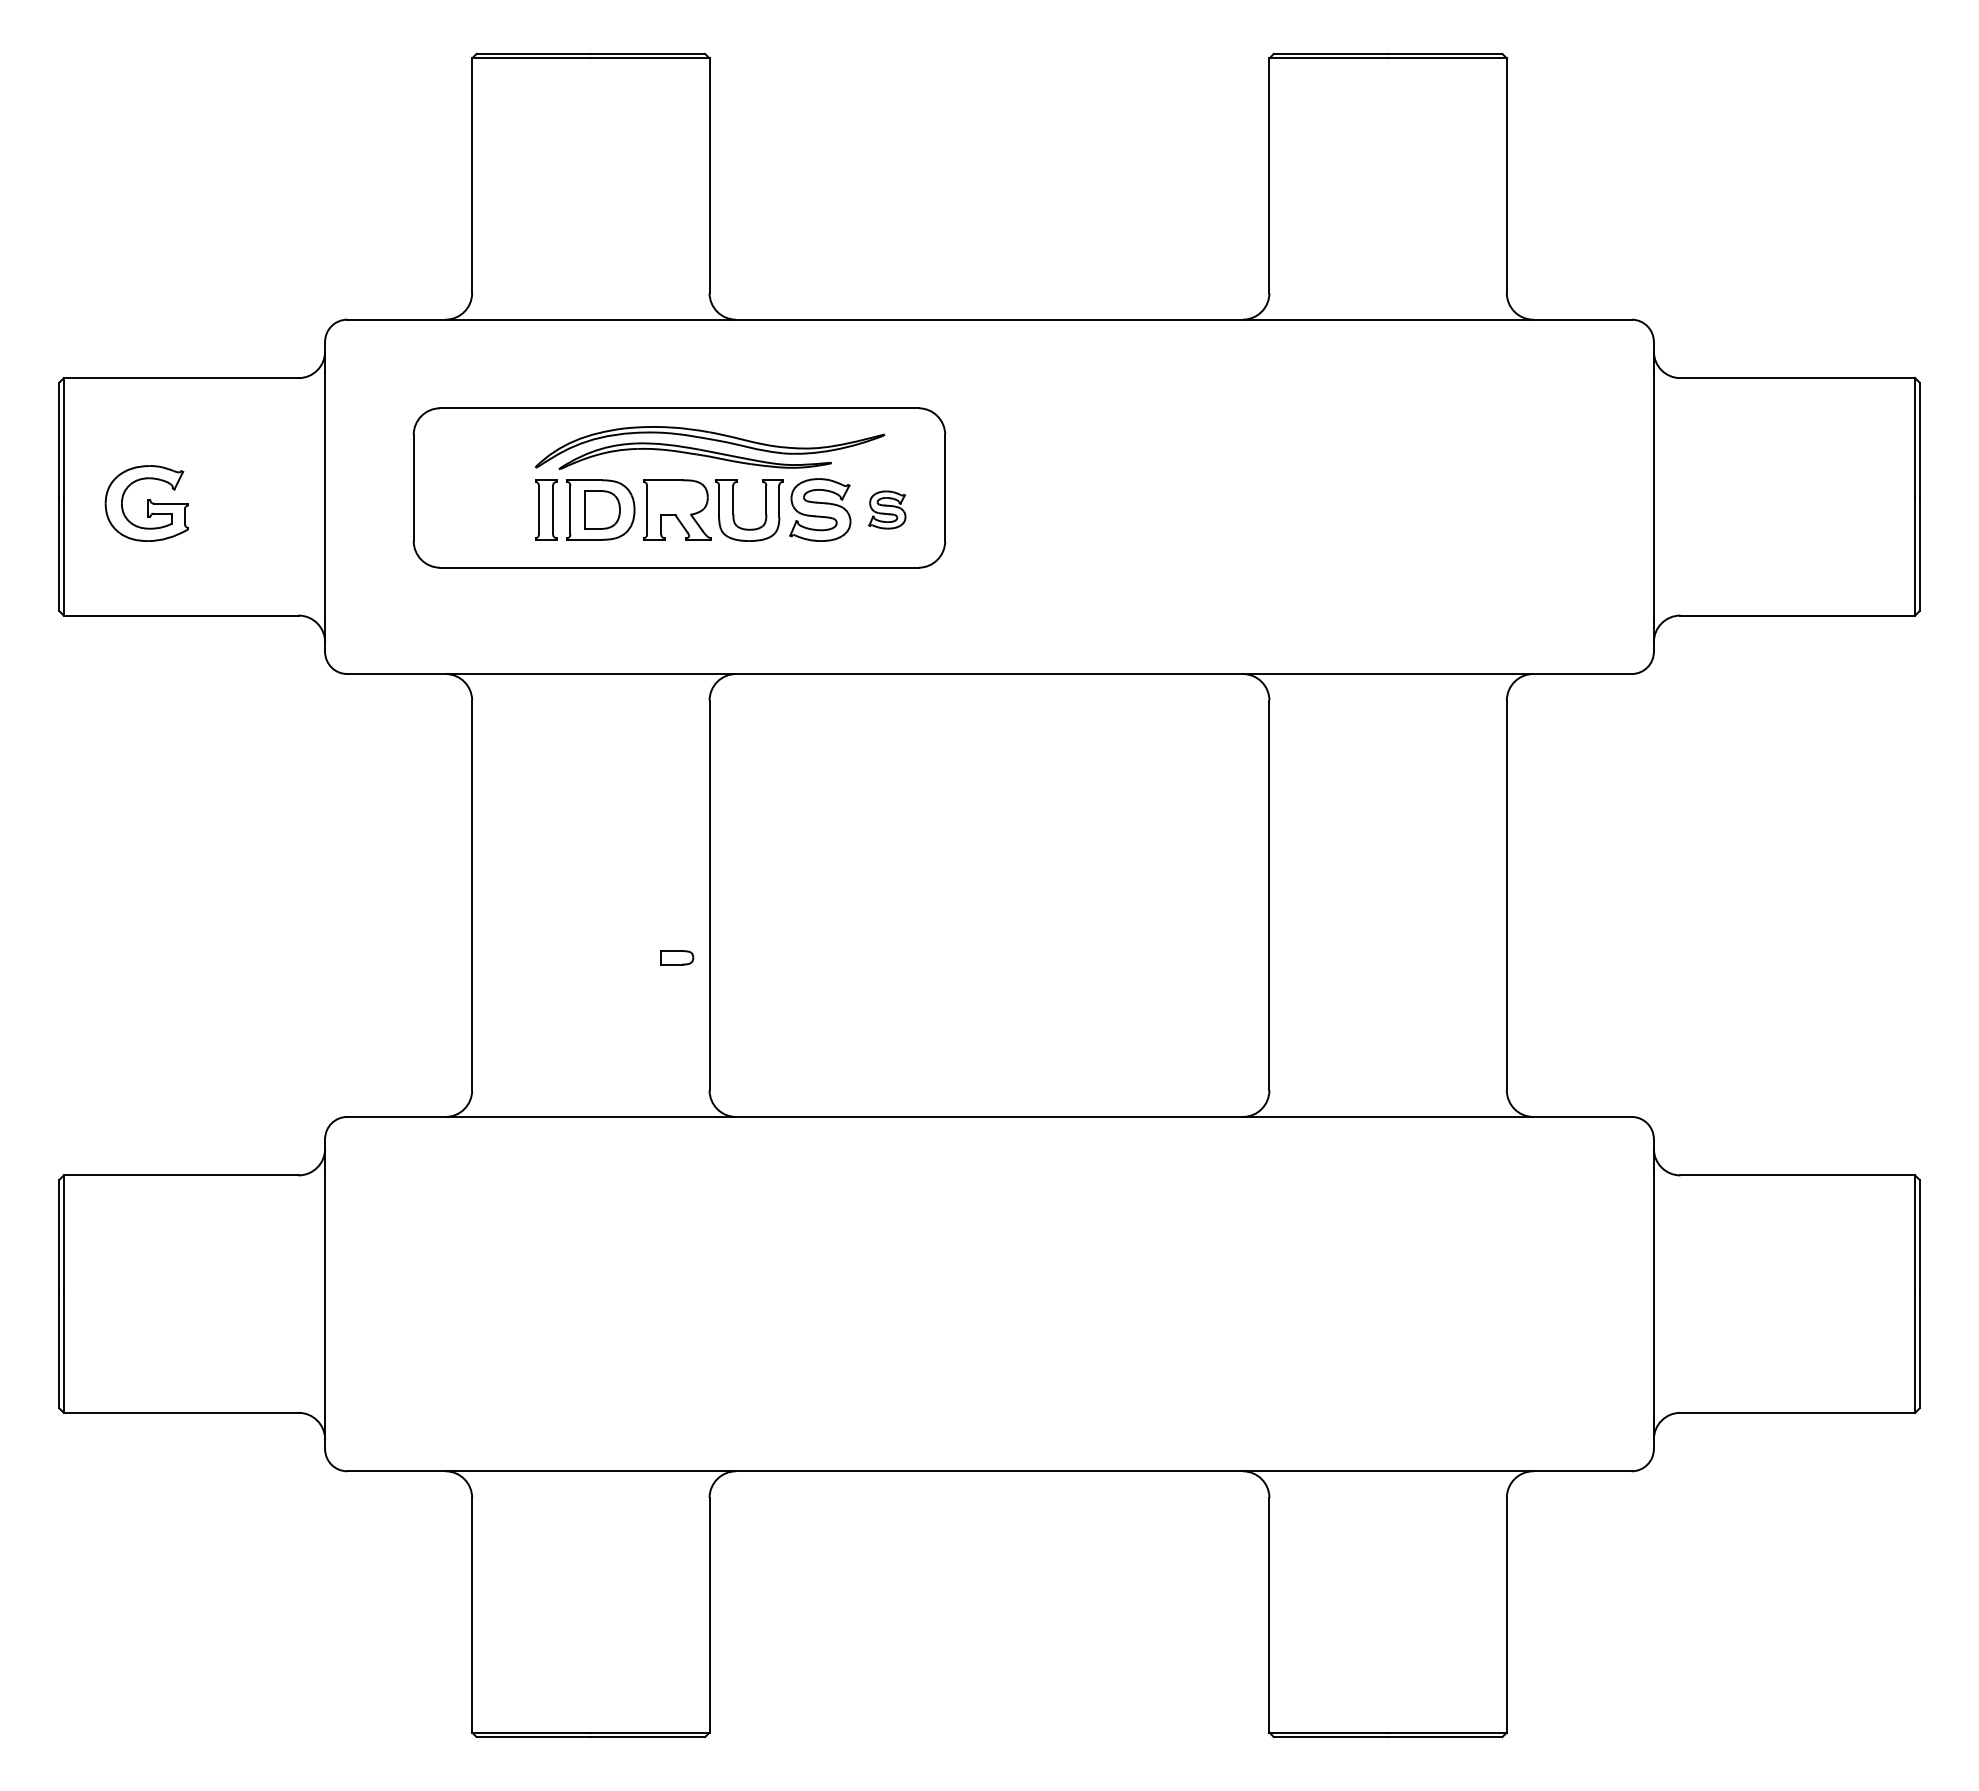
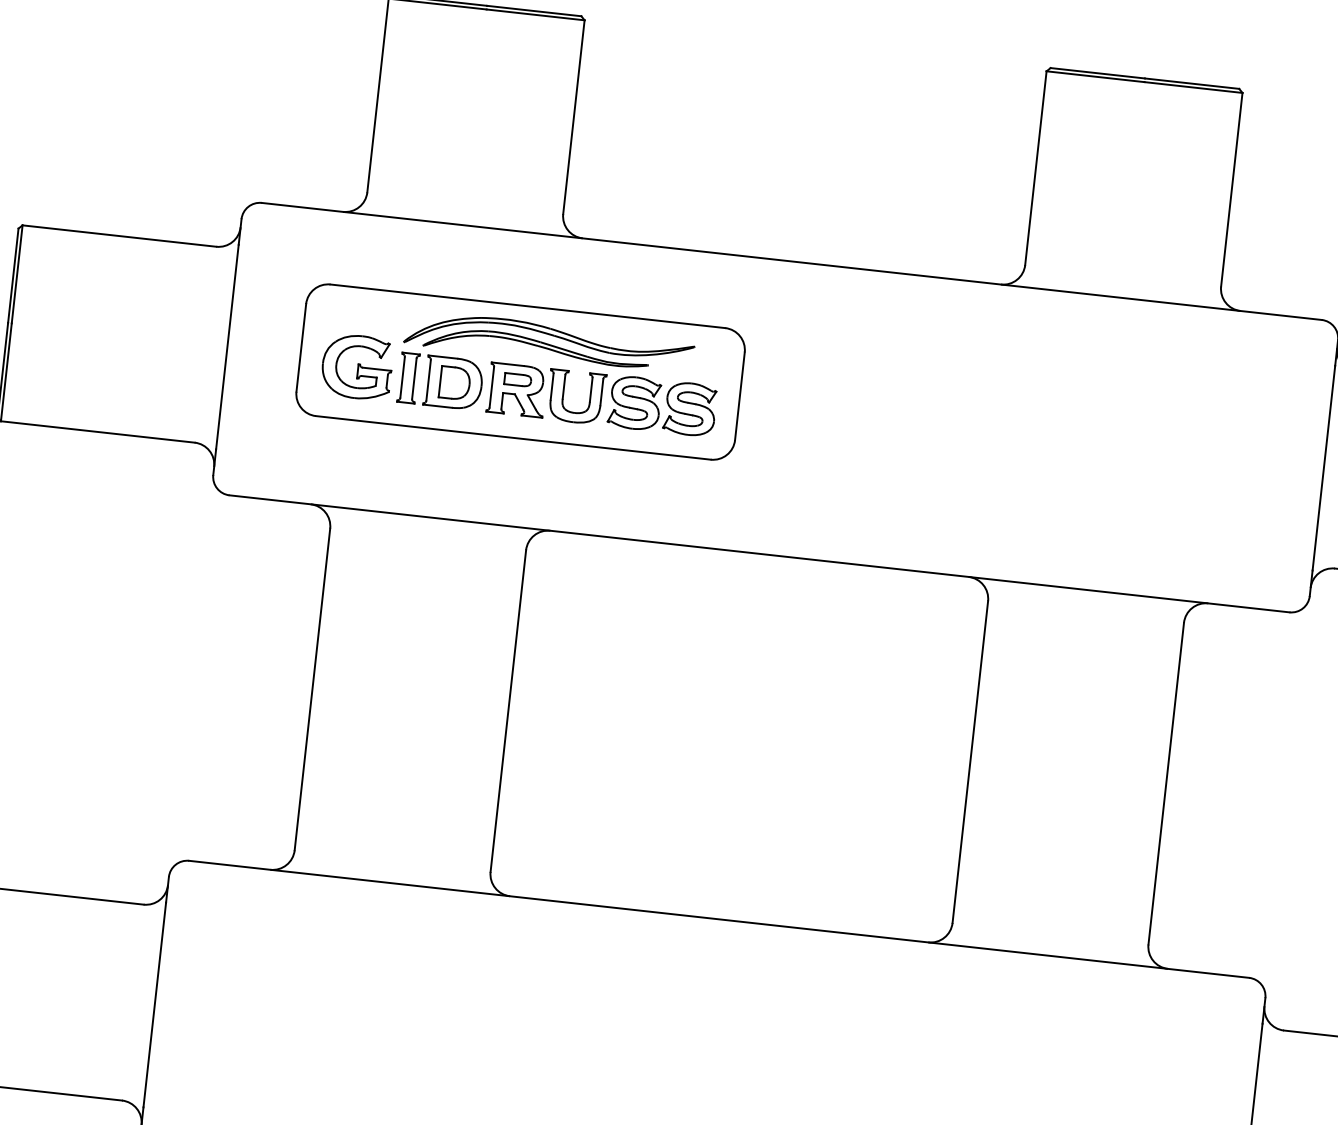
part: (146, 503) -> (356, 366), moved
part: (887, 509) -> (690, 408), size x1.67
part: (677, 957) -> (518, 379), moved

